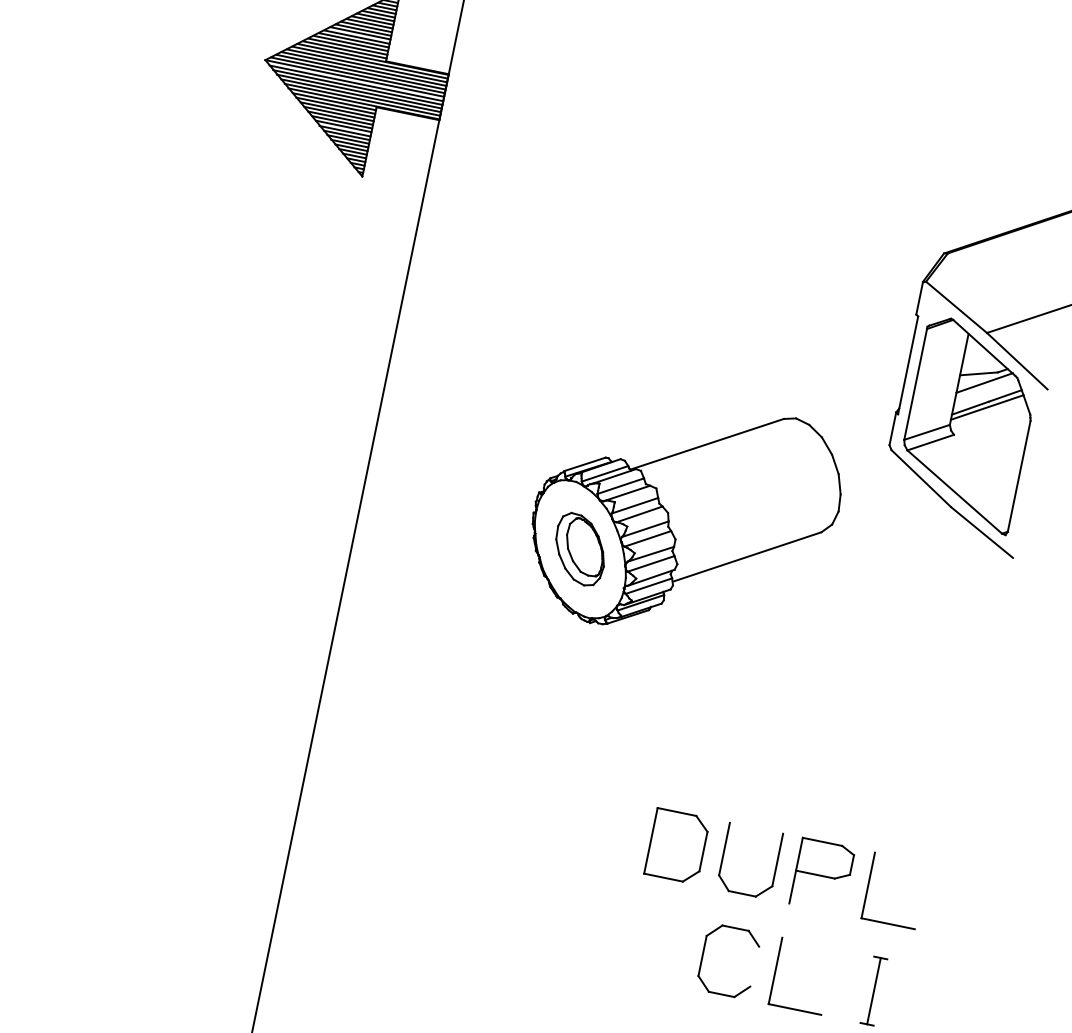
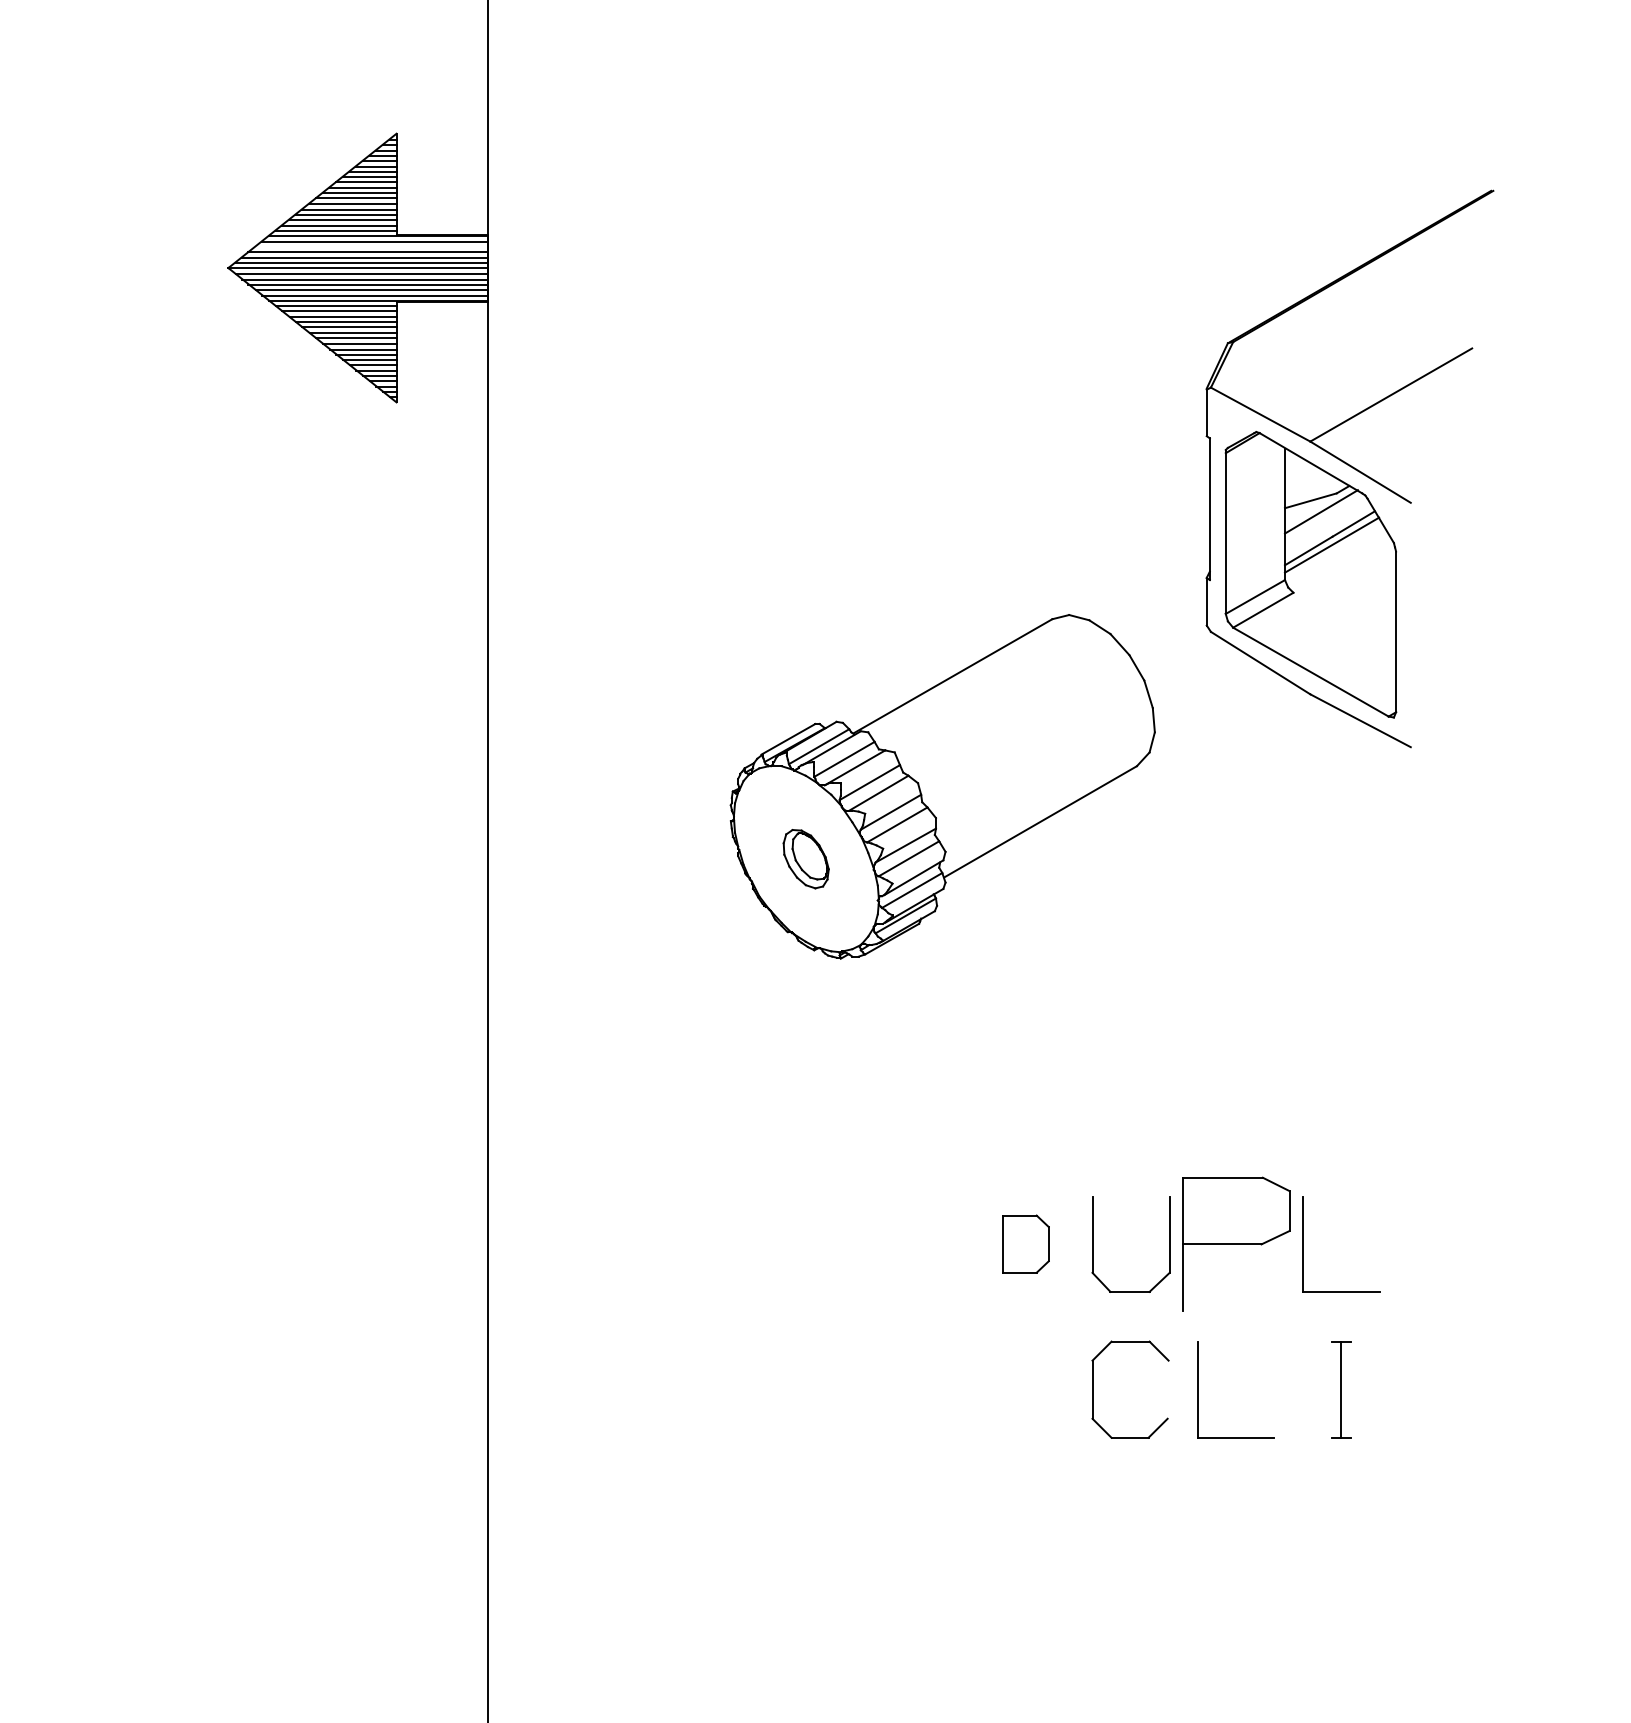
line: (367, 66) -> (371, 247), removed
part: (579, 549) -> (805, 858), size x0.6
part: (677, 845) -> (1025, 1243), size x0.6
part: (822, 875) -> (1236, 1243), size x1.4

